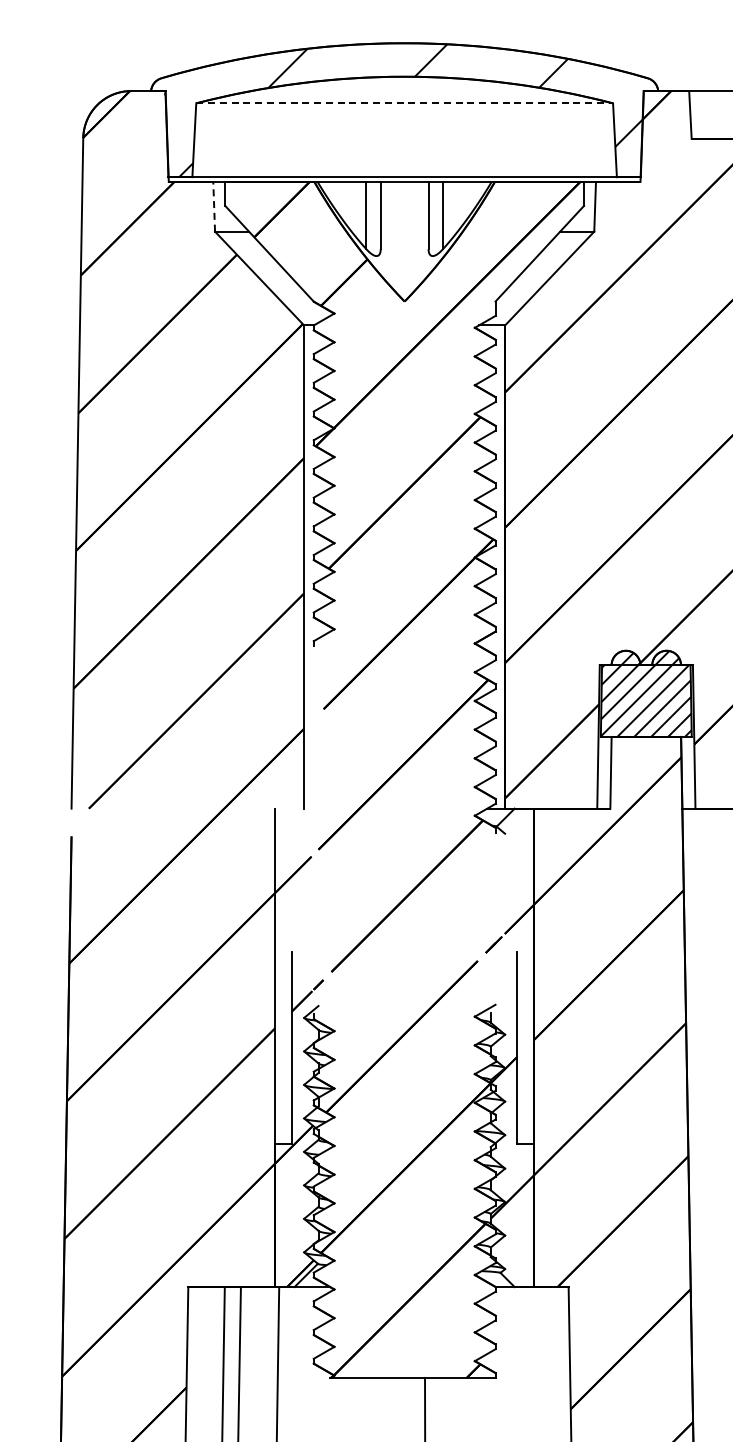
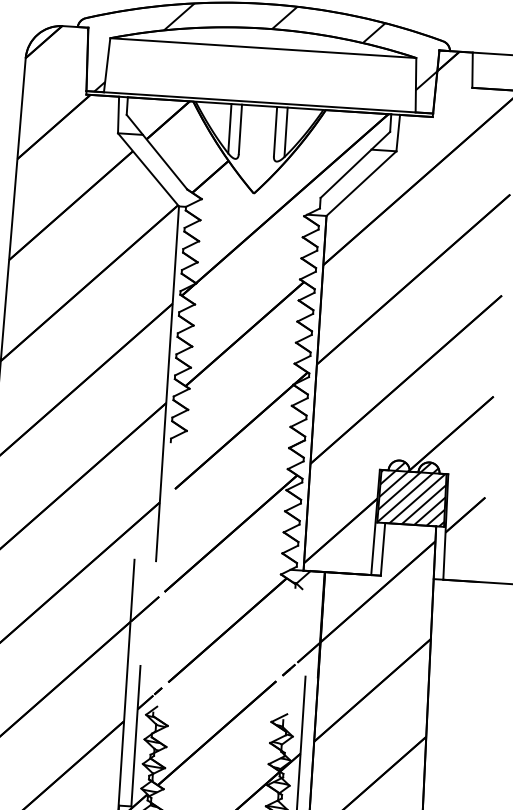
line: (405, 103) -> (263, 48), dashed -> solid
line: (214, 206) -> (118, 114), dashed -> solid

